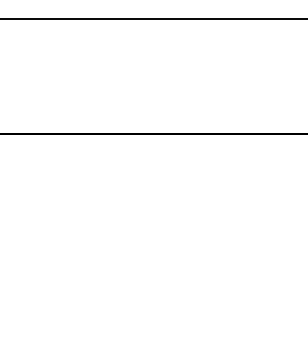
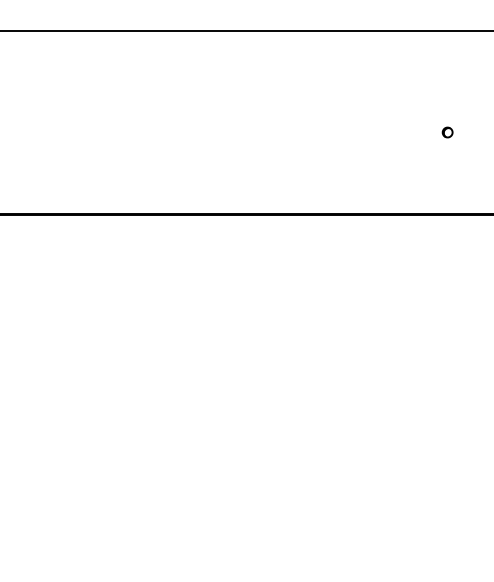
part: (279, 82) -> (448, 132), added

